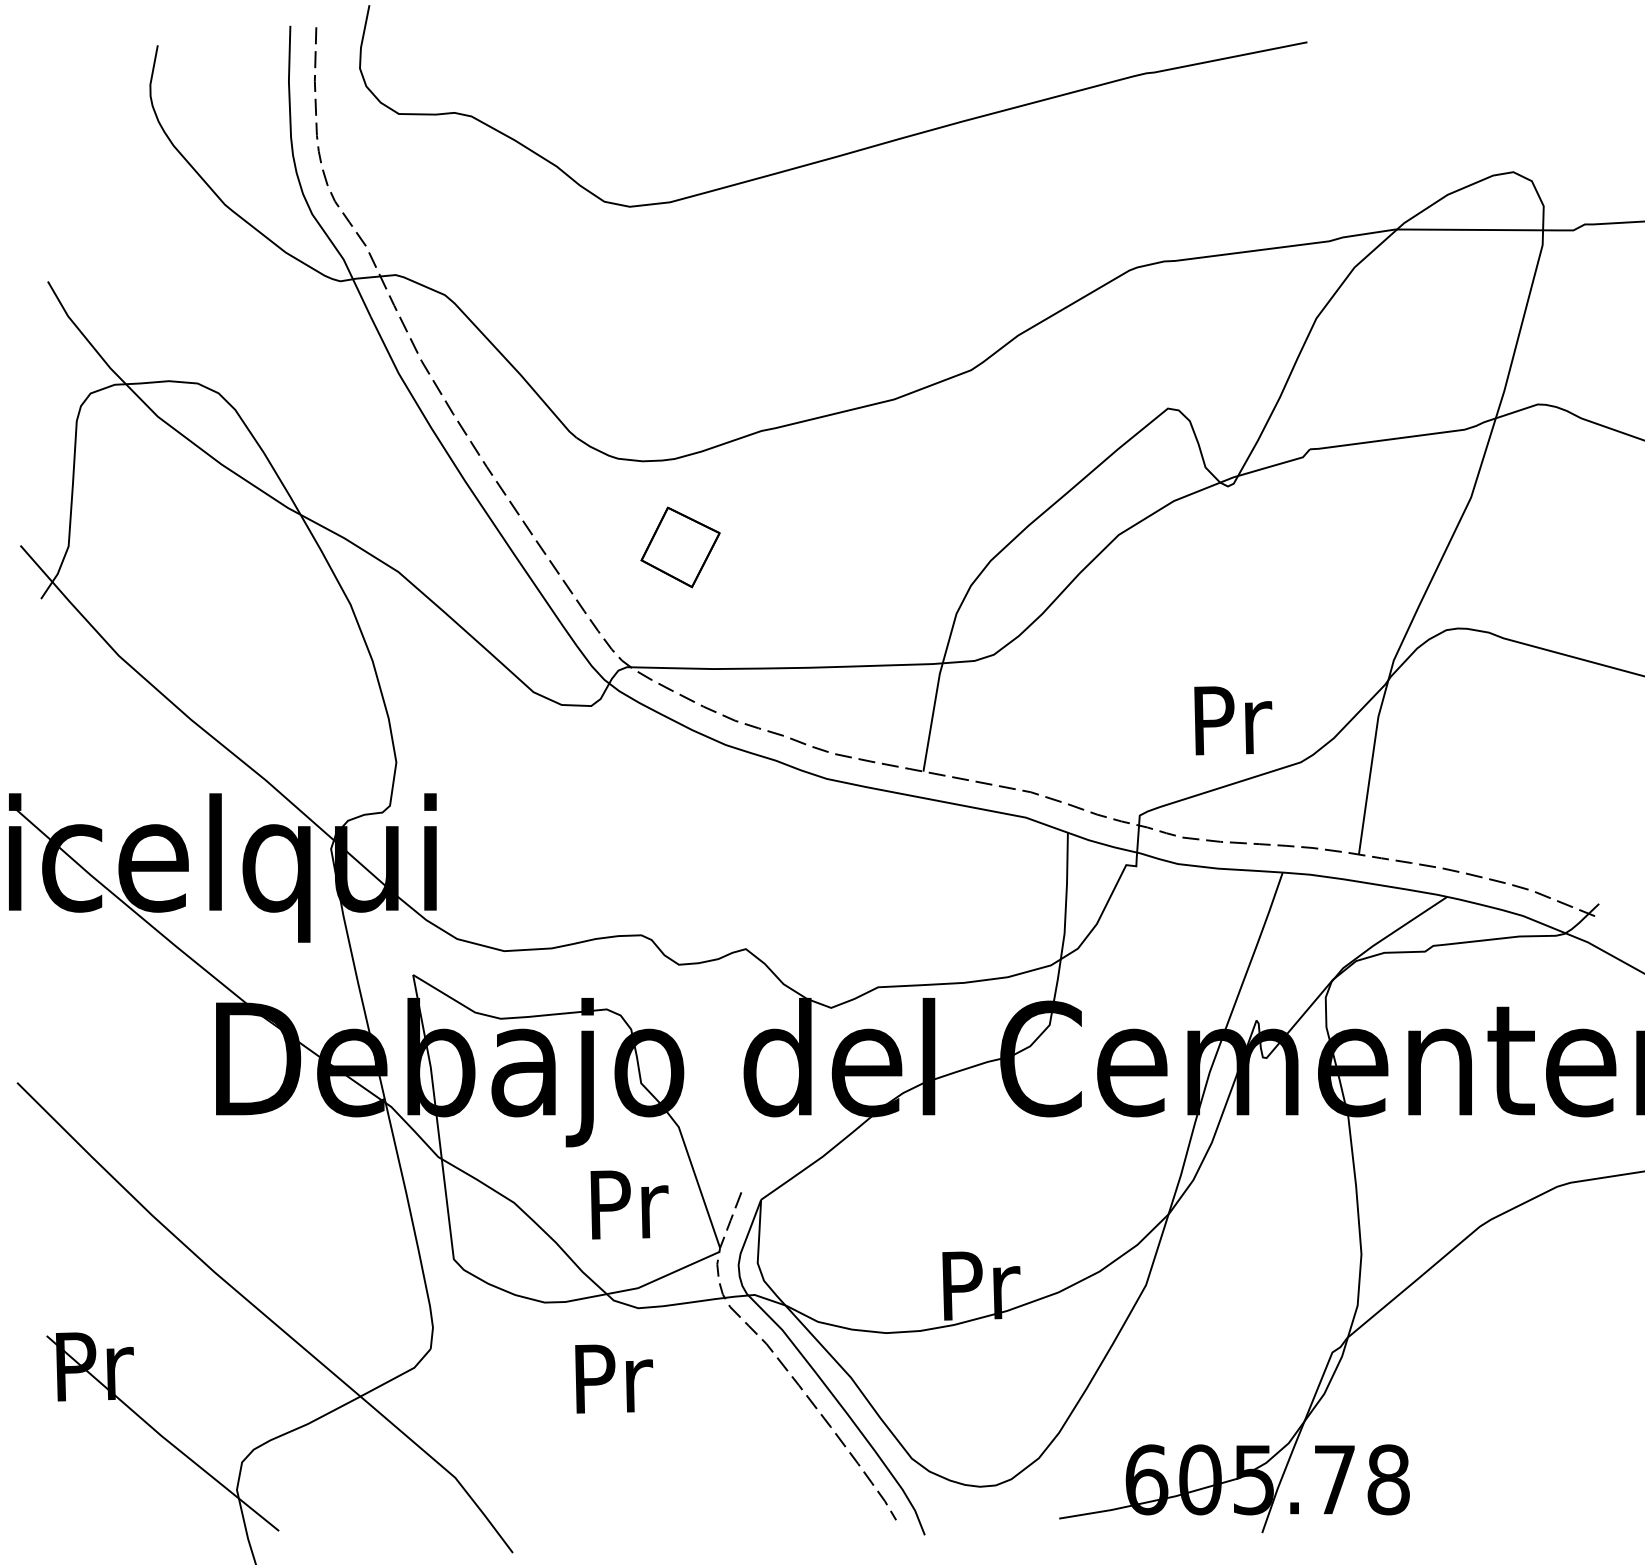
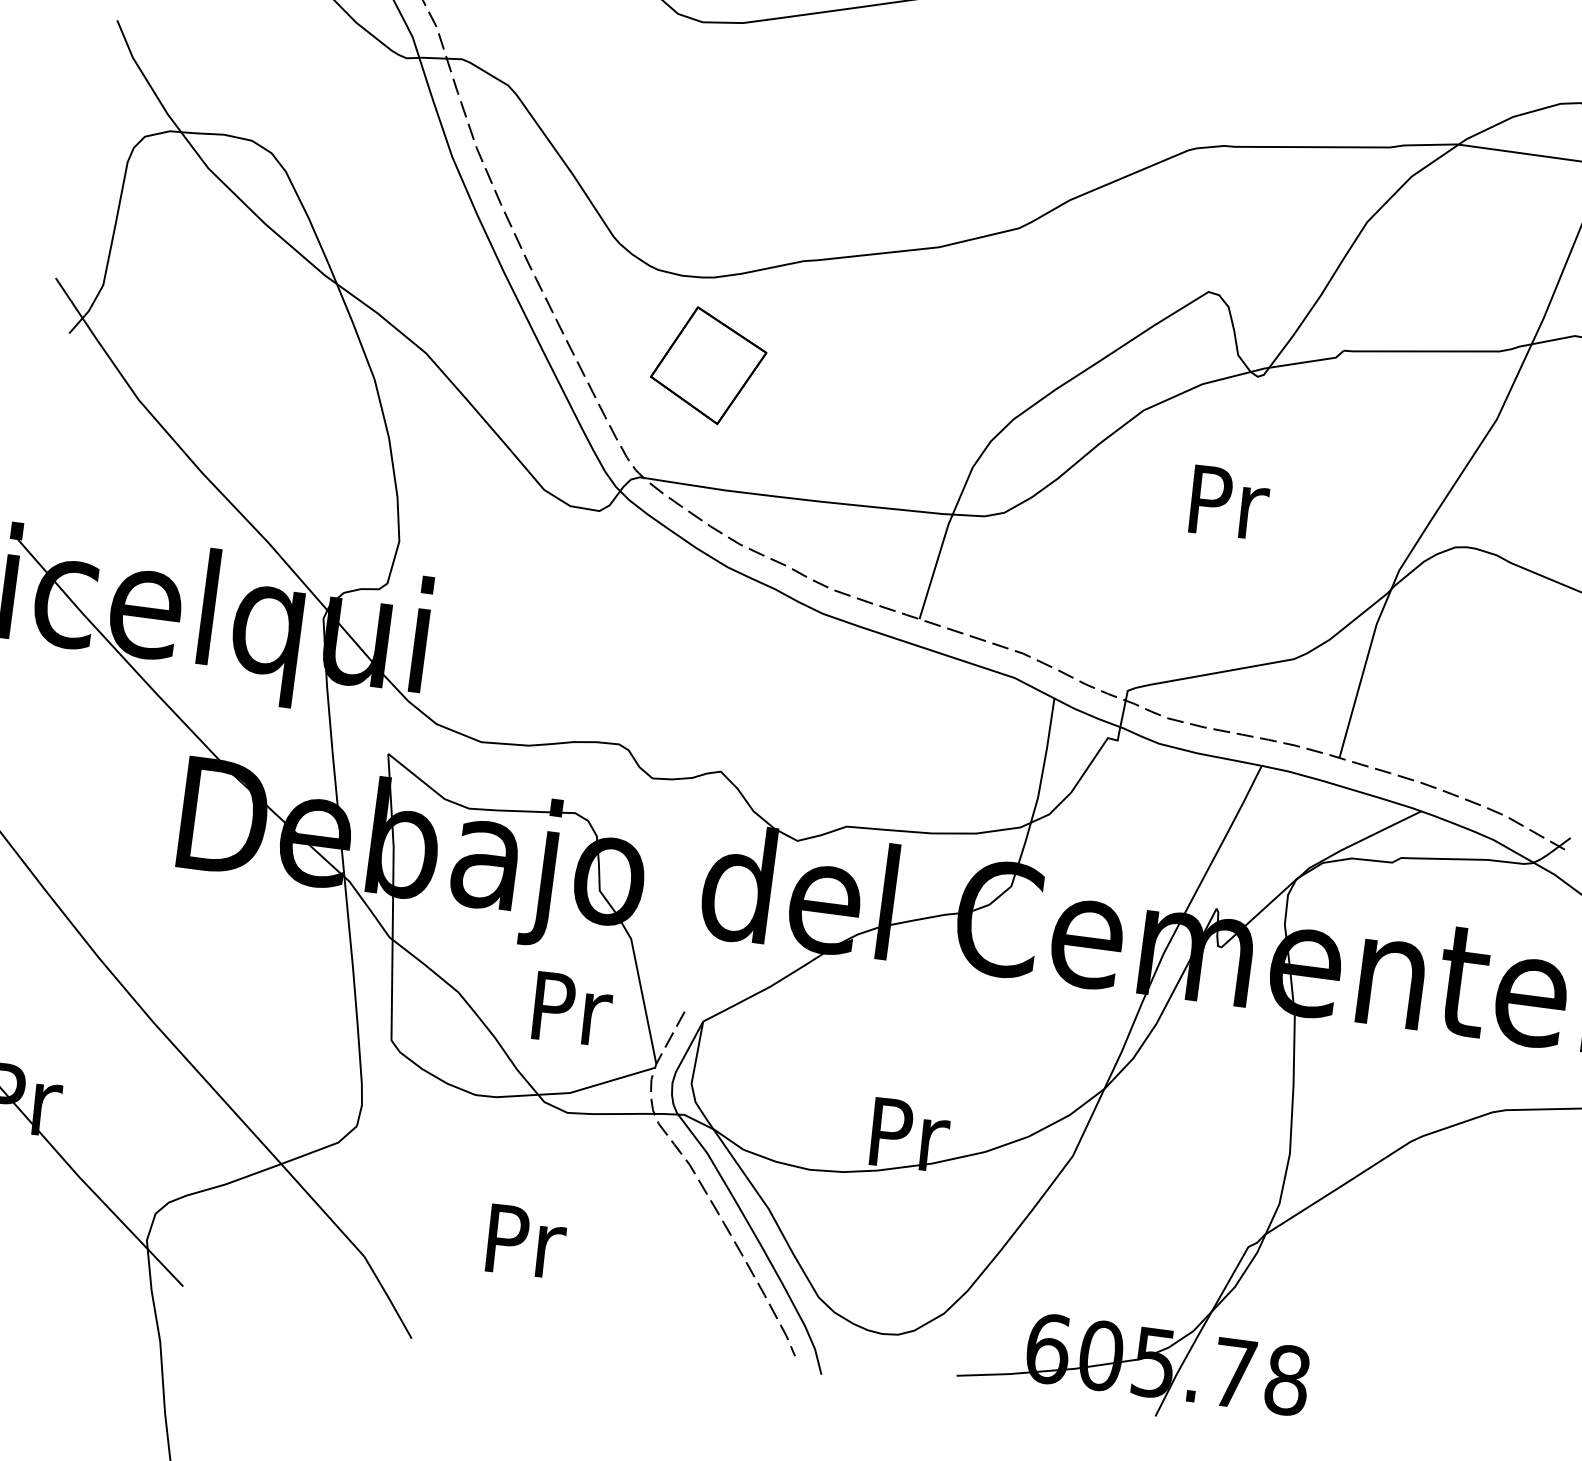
part: (680, 547) -> (708, 365), size x1.43
text: (1233, 720) -> (1229, 502), moved
text: (614, 1378) -> (526, 1241), moved

